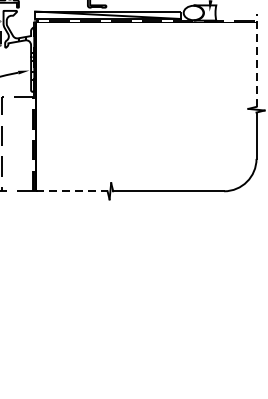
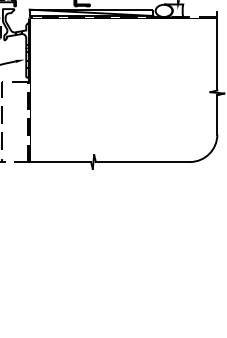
line: (256, 59) -> (217, 50), dashed -> solid
line: (72, 191) -> (61, 162), dashed -> solid

